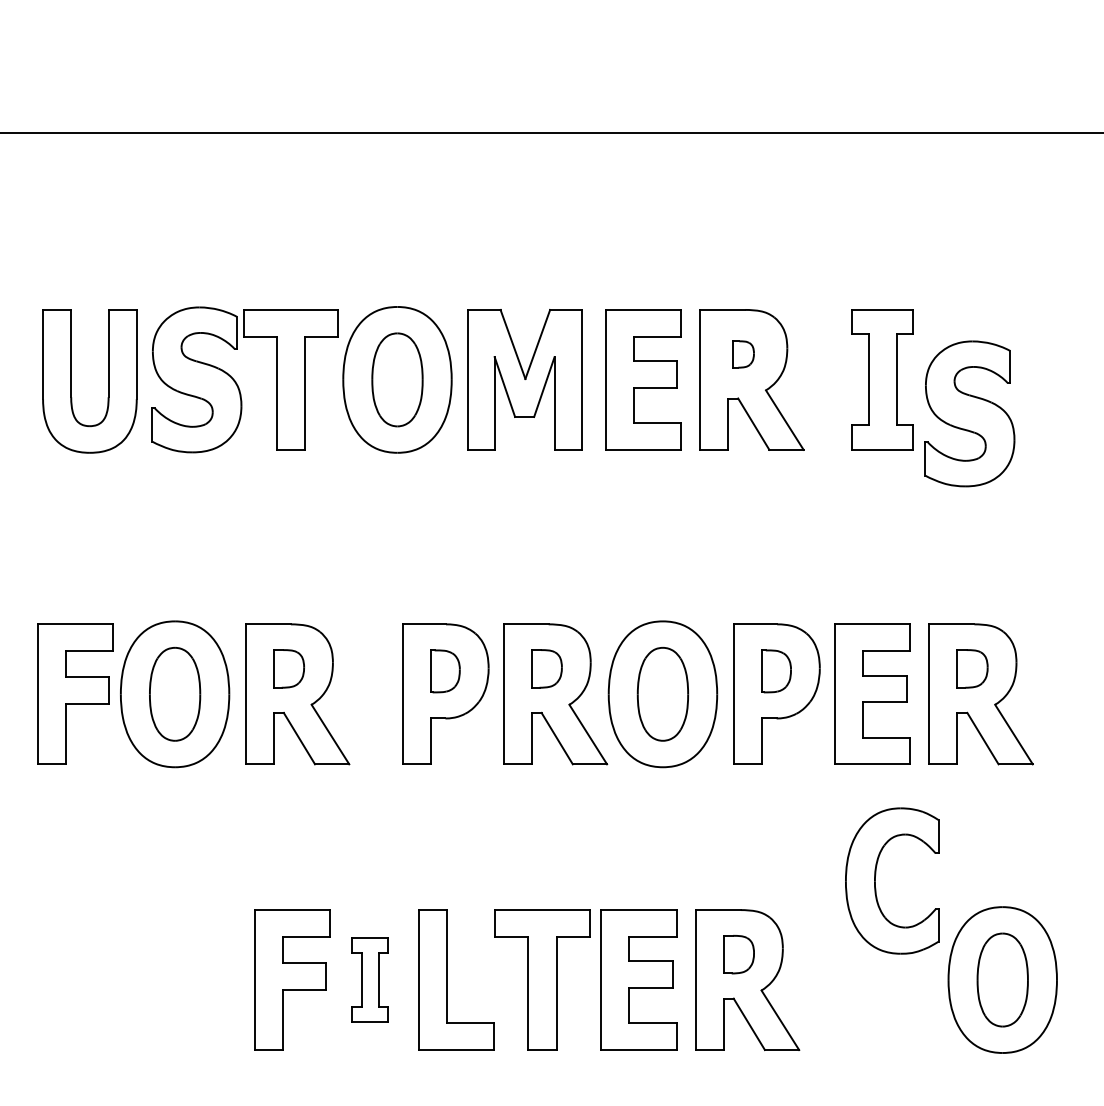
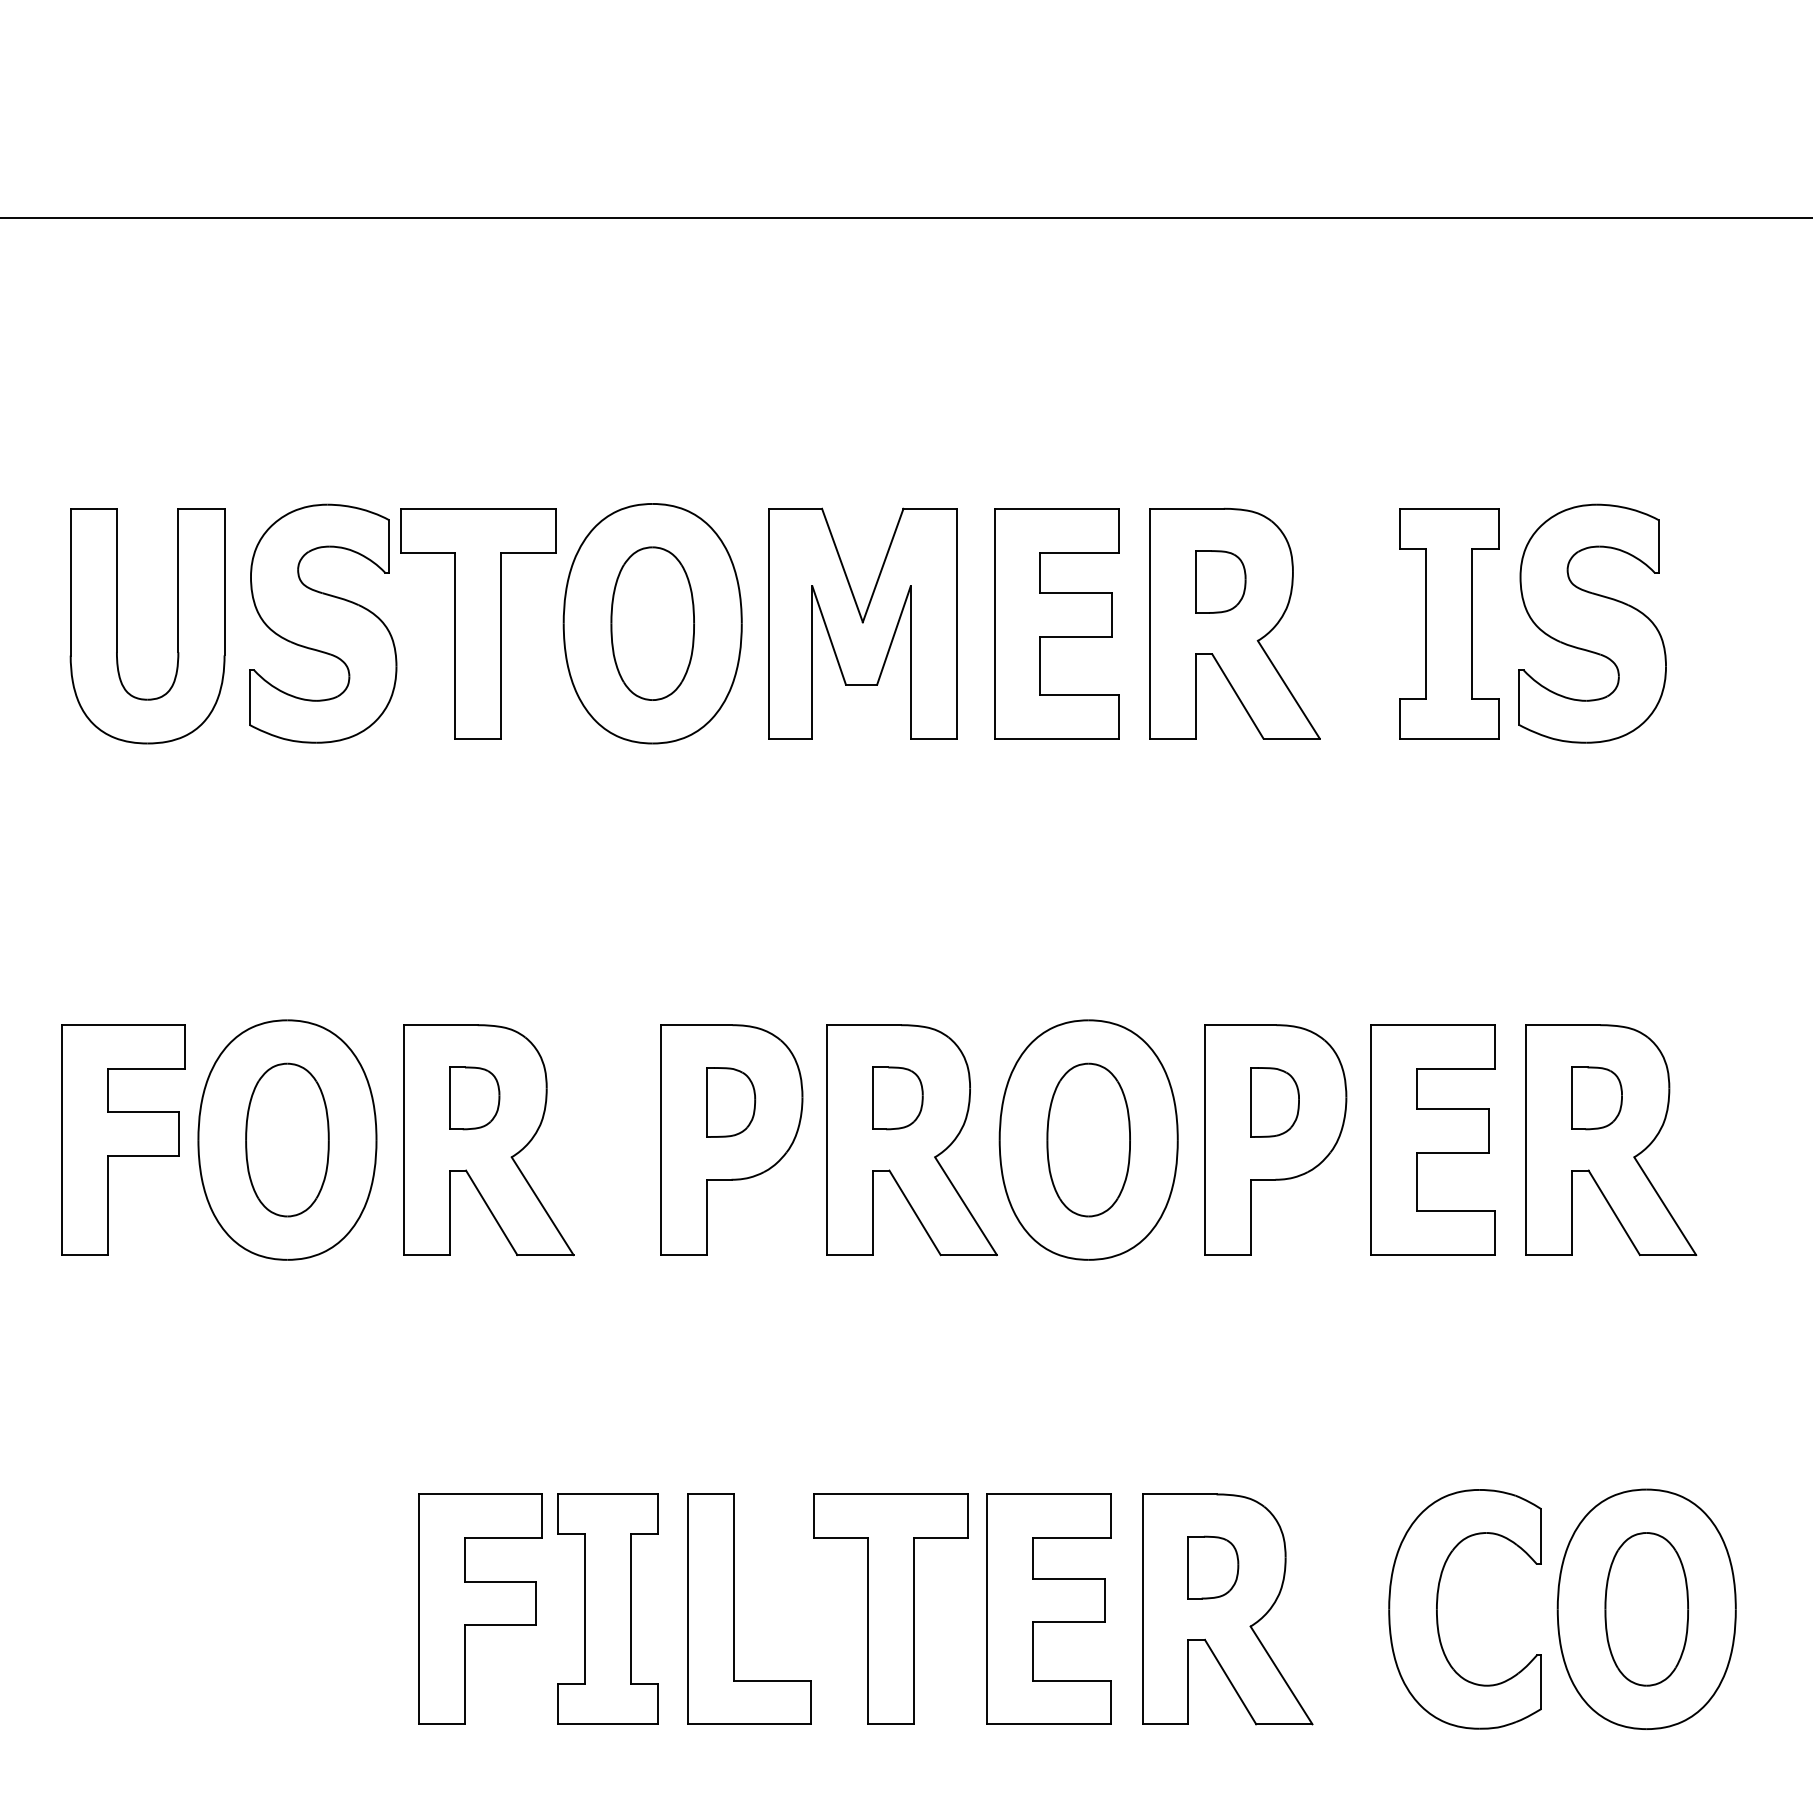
part: (743, 354) -> (1221, 582), size x1.43
part: (969, 413) -> (1592, 623), moved
part: (875, 880) -> (1437, 1608), moved
part: (369, 979) -> (606, 1608), size x1.67

